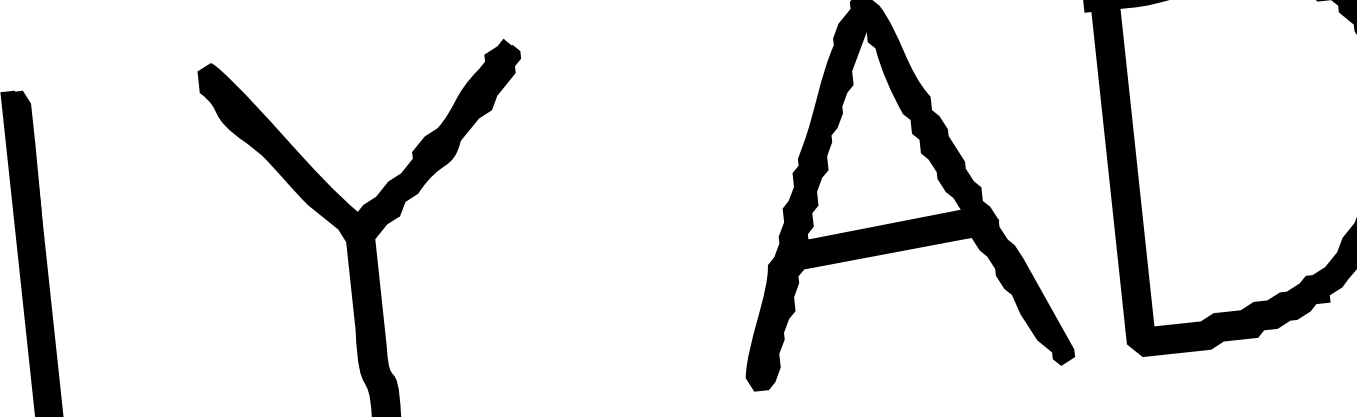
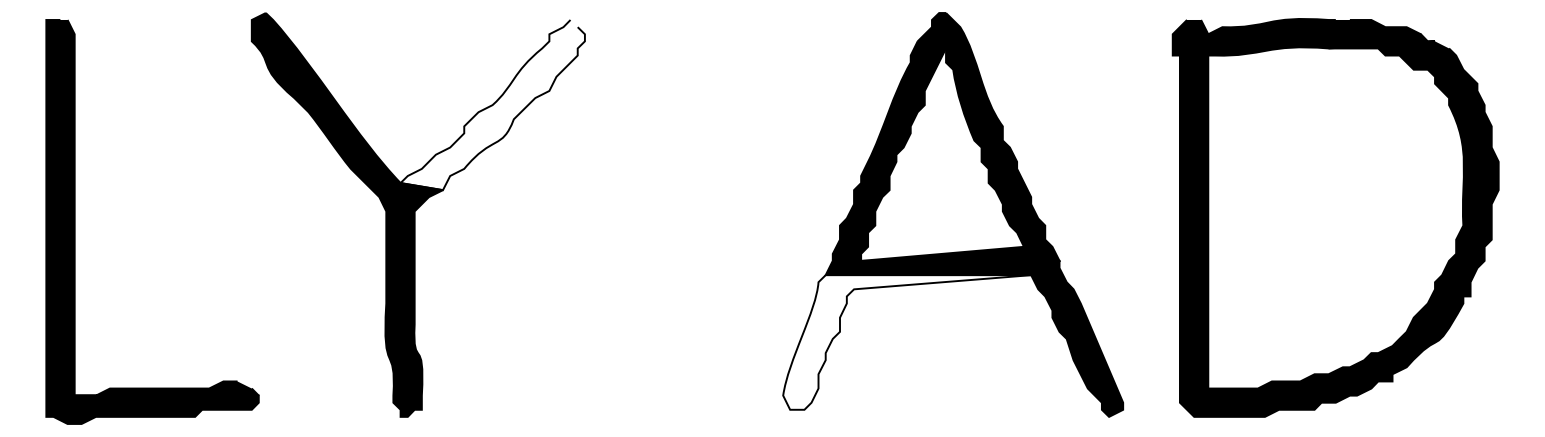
fill: (438, 129) -> (492, 105), removed
fill: (860, 314) -> (907, 342), removed

